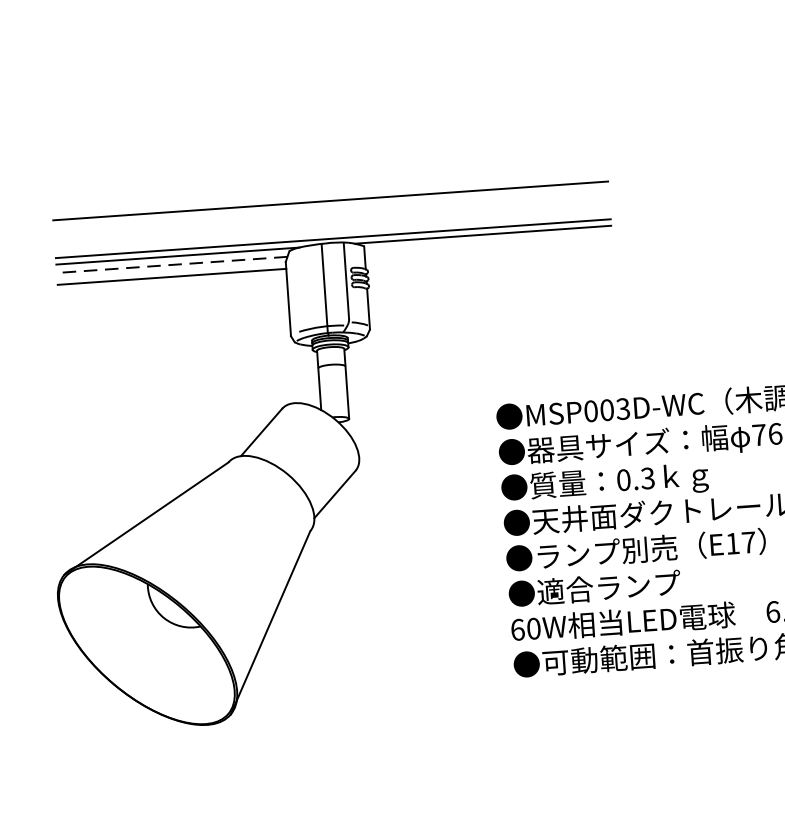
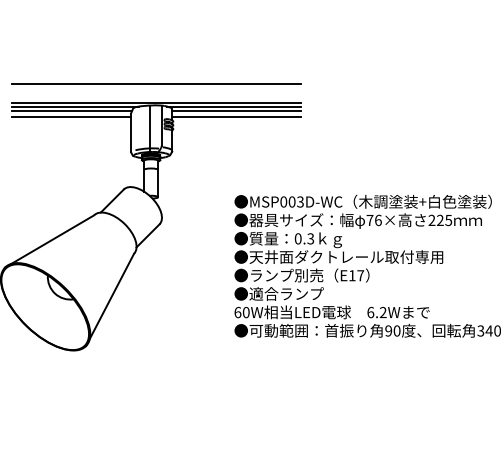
line: (488, 243) -> (236, 111), added
line: (488, 255) -> (236, 117), added
line: (171, 265) -> (71, 111), dashed -> solid

